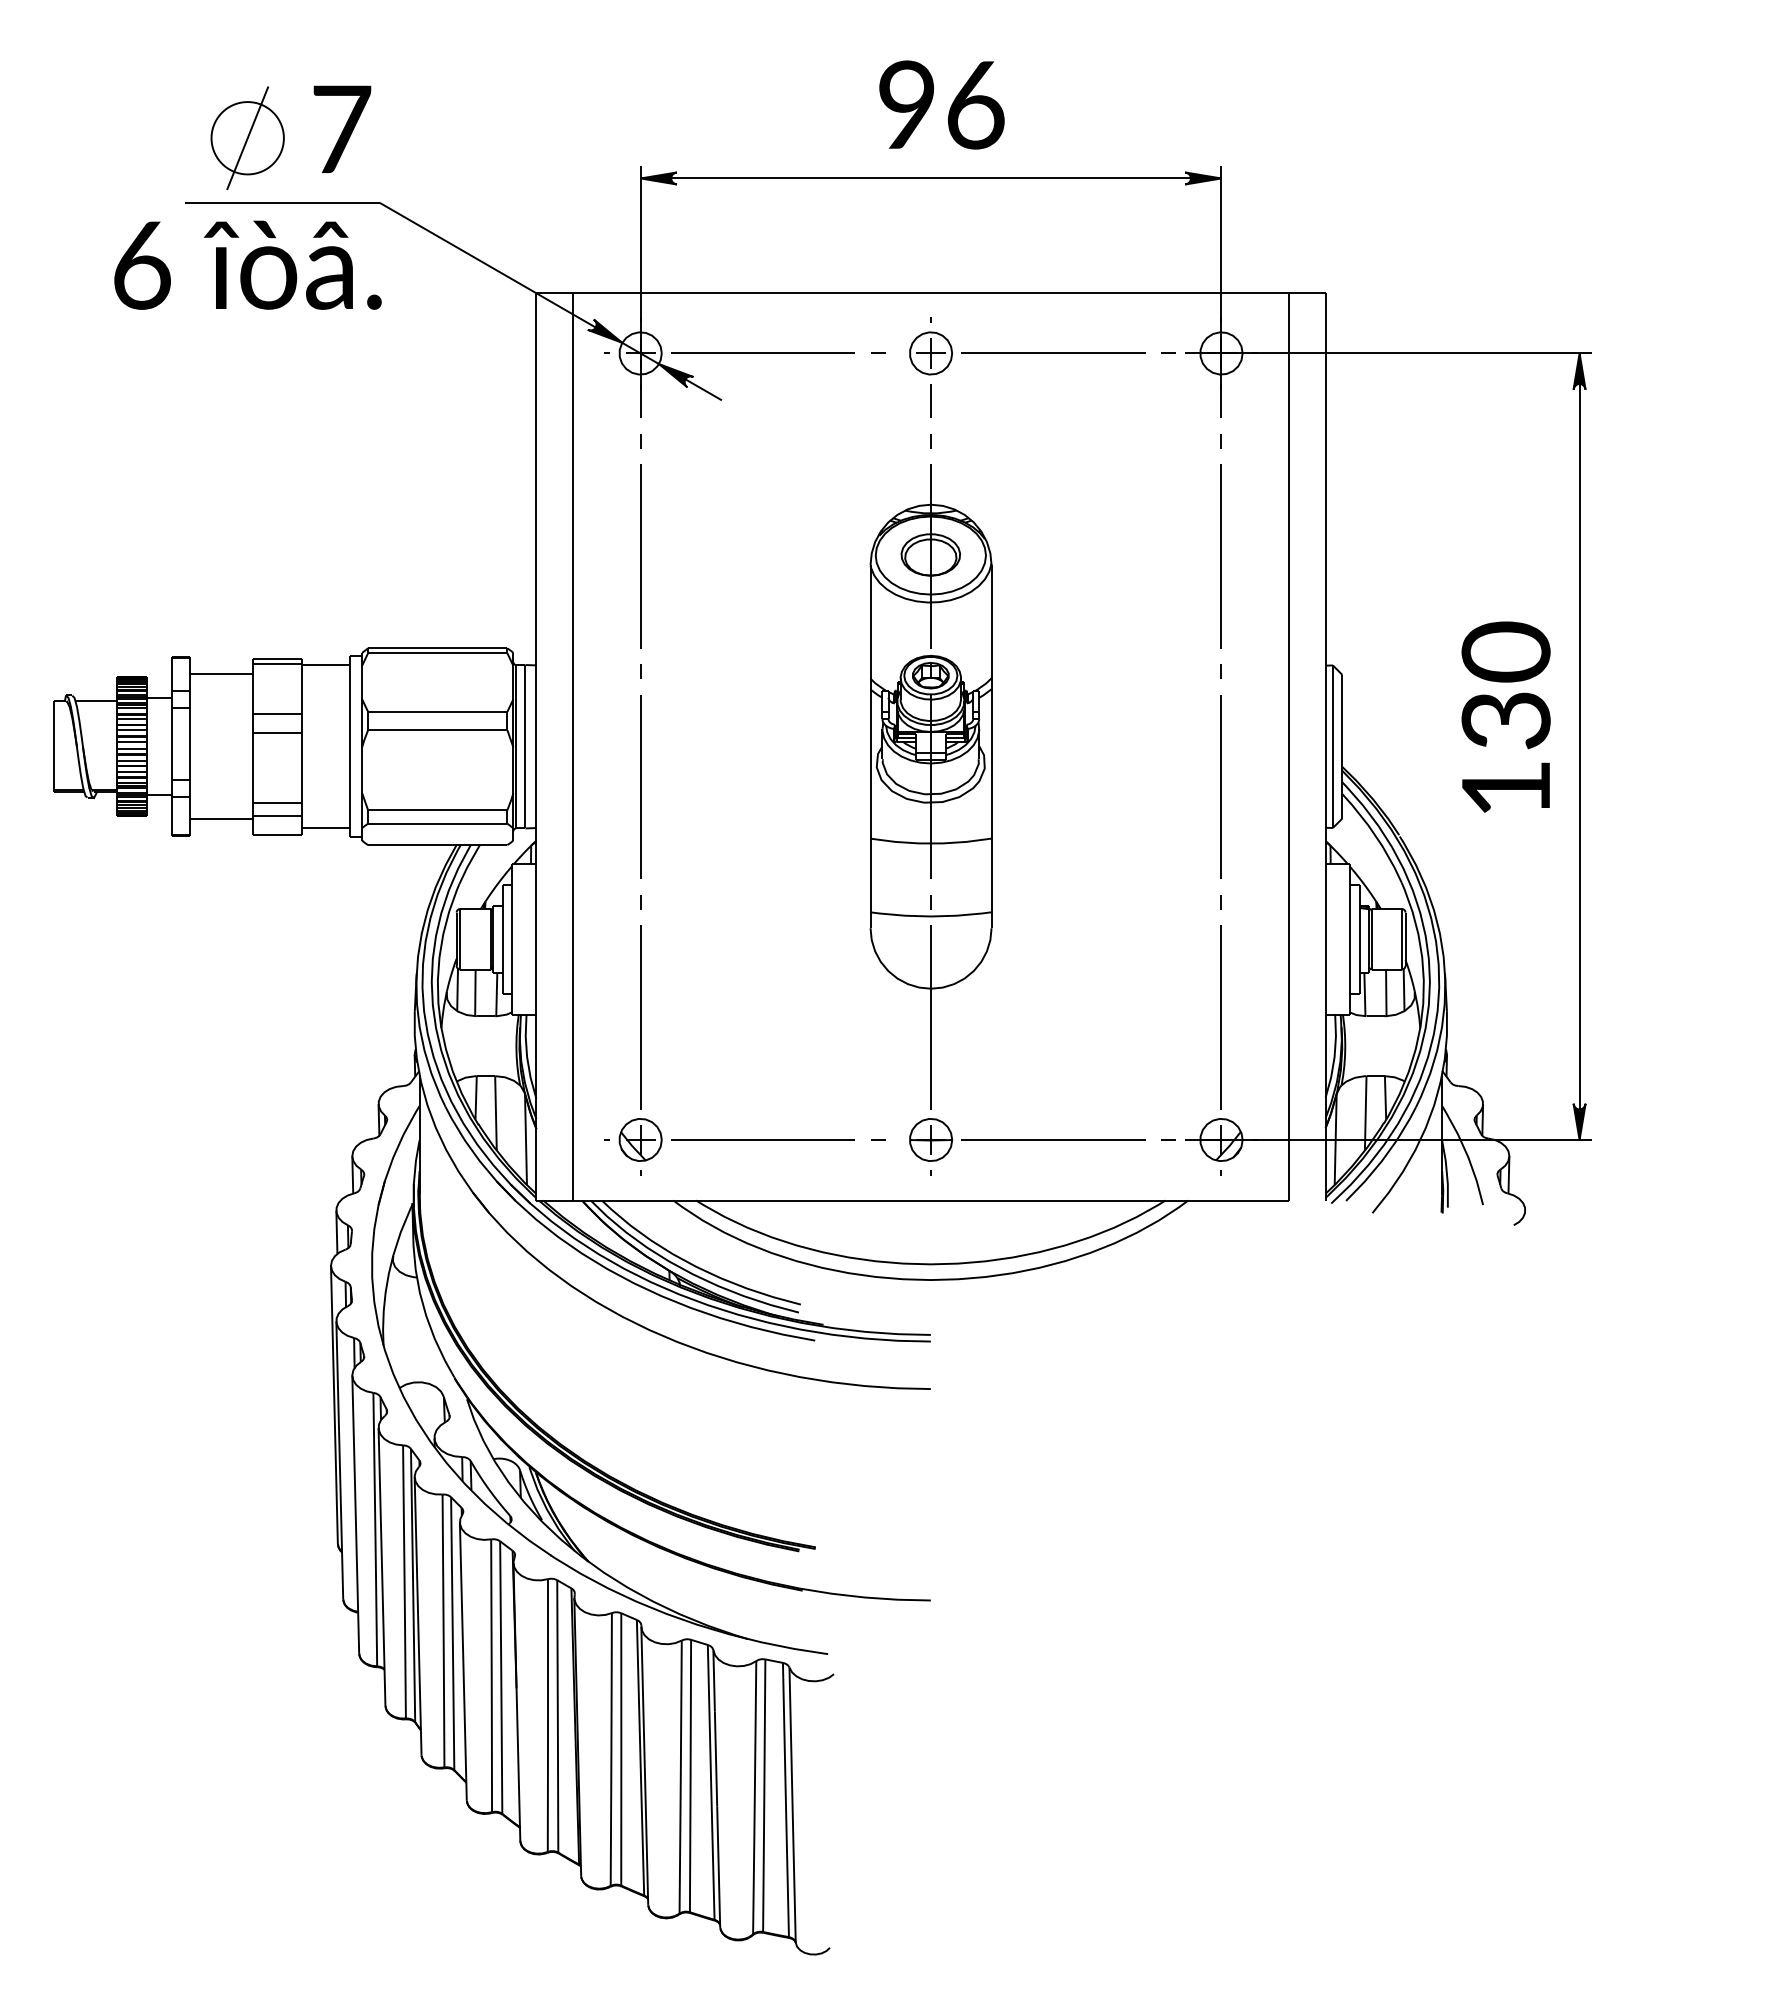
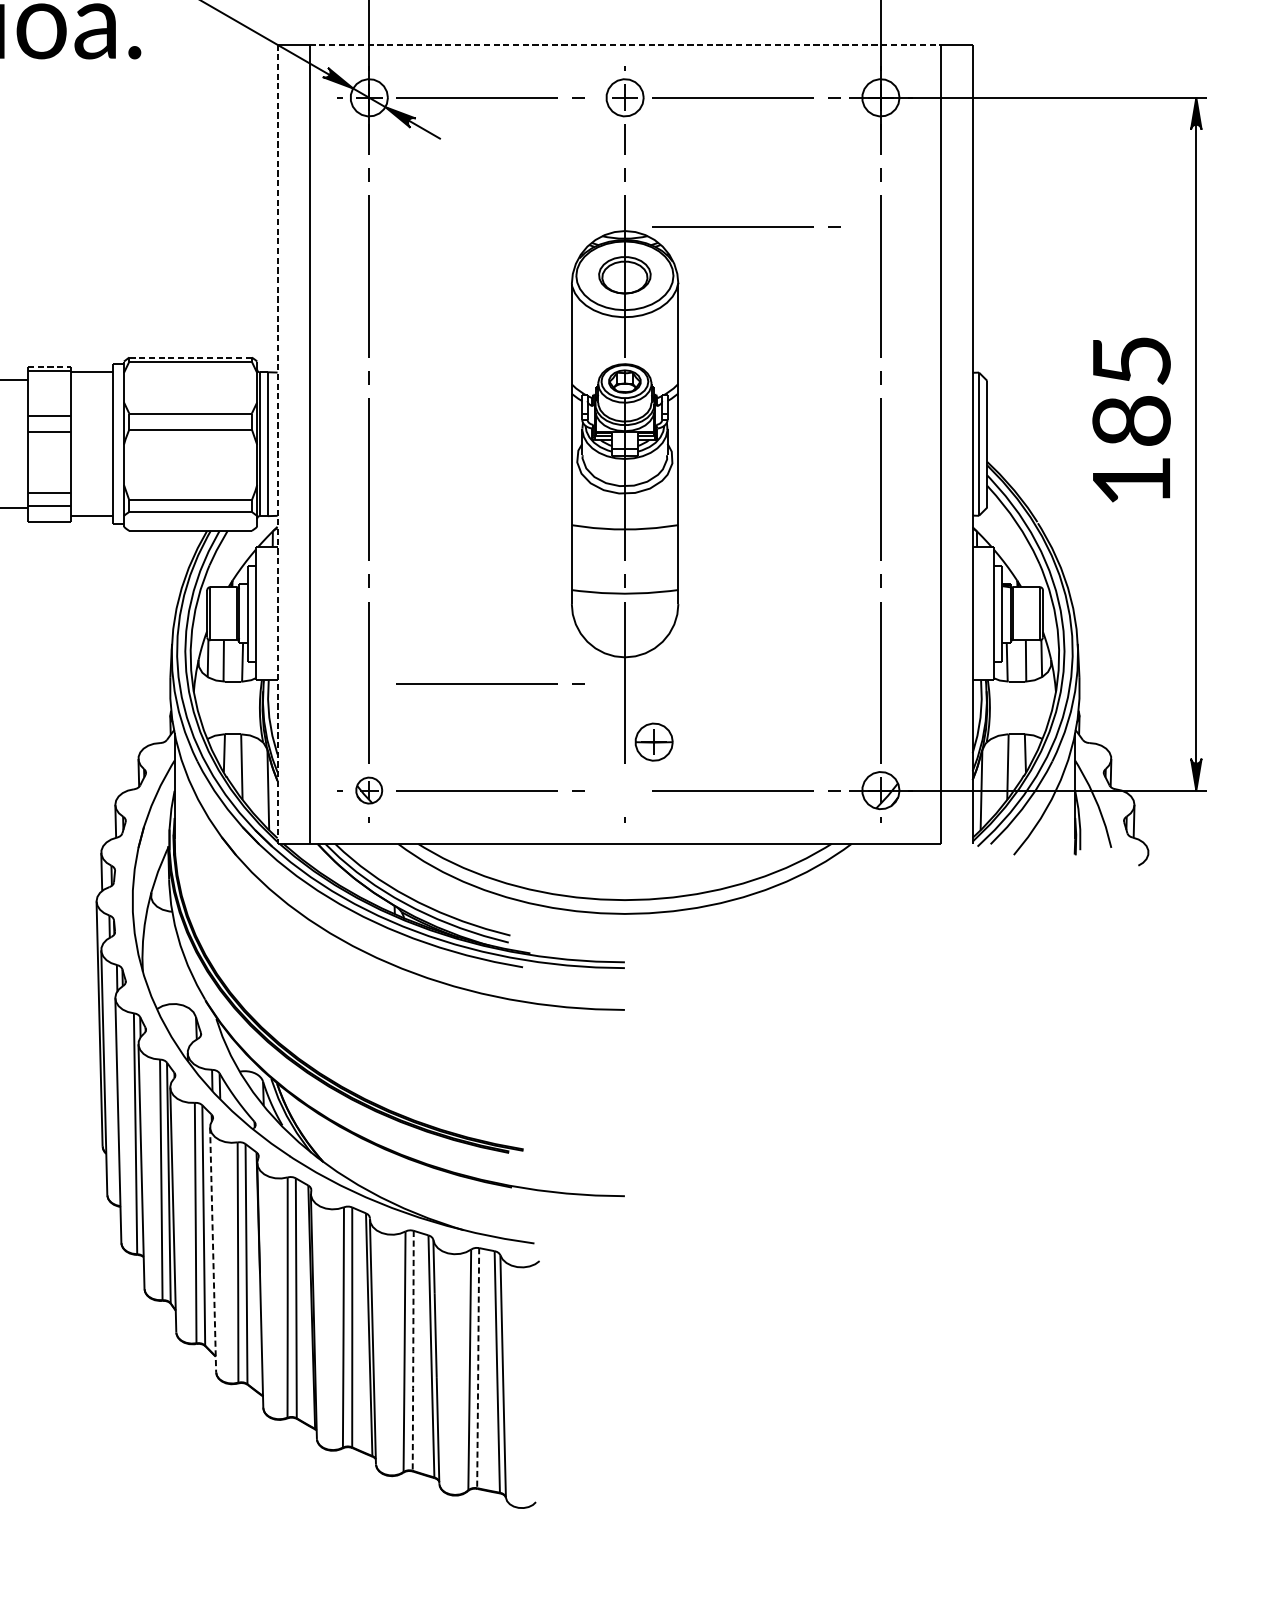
line: (931, 292) -> (625, 44), solid -> dashed
line: (1068, 499) -> (746, 226), added
line: (437, 648) -> (190, 357), solid -> dashed
line: (277, 658) -> (49, 366), solid -> dashed
text: (1505, 685) -> (1131, 390), 130 -> 185
line: (536, 746) -> (277, 444), solid -> dashed
line: (778, 1018) -> (490, 683), added
part: (640, 1139) -> (369, 790), size x0.7
part: (930, 1139) -> (653, 741), moved
line: (463, 1662) -> (213, 1250), solid -> dashed
line: (690, 1777) -> (413, 1352), solid -> dashed
line: (764, 1796) -> (478, 1368), solid -> dashed

